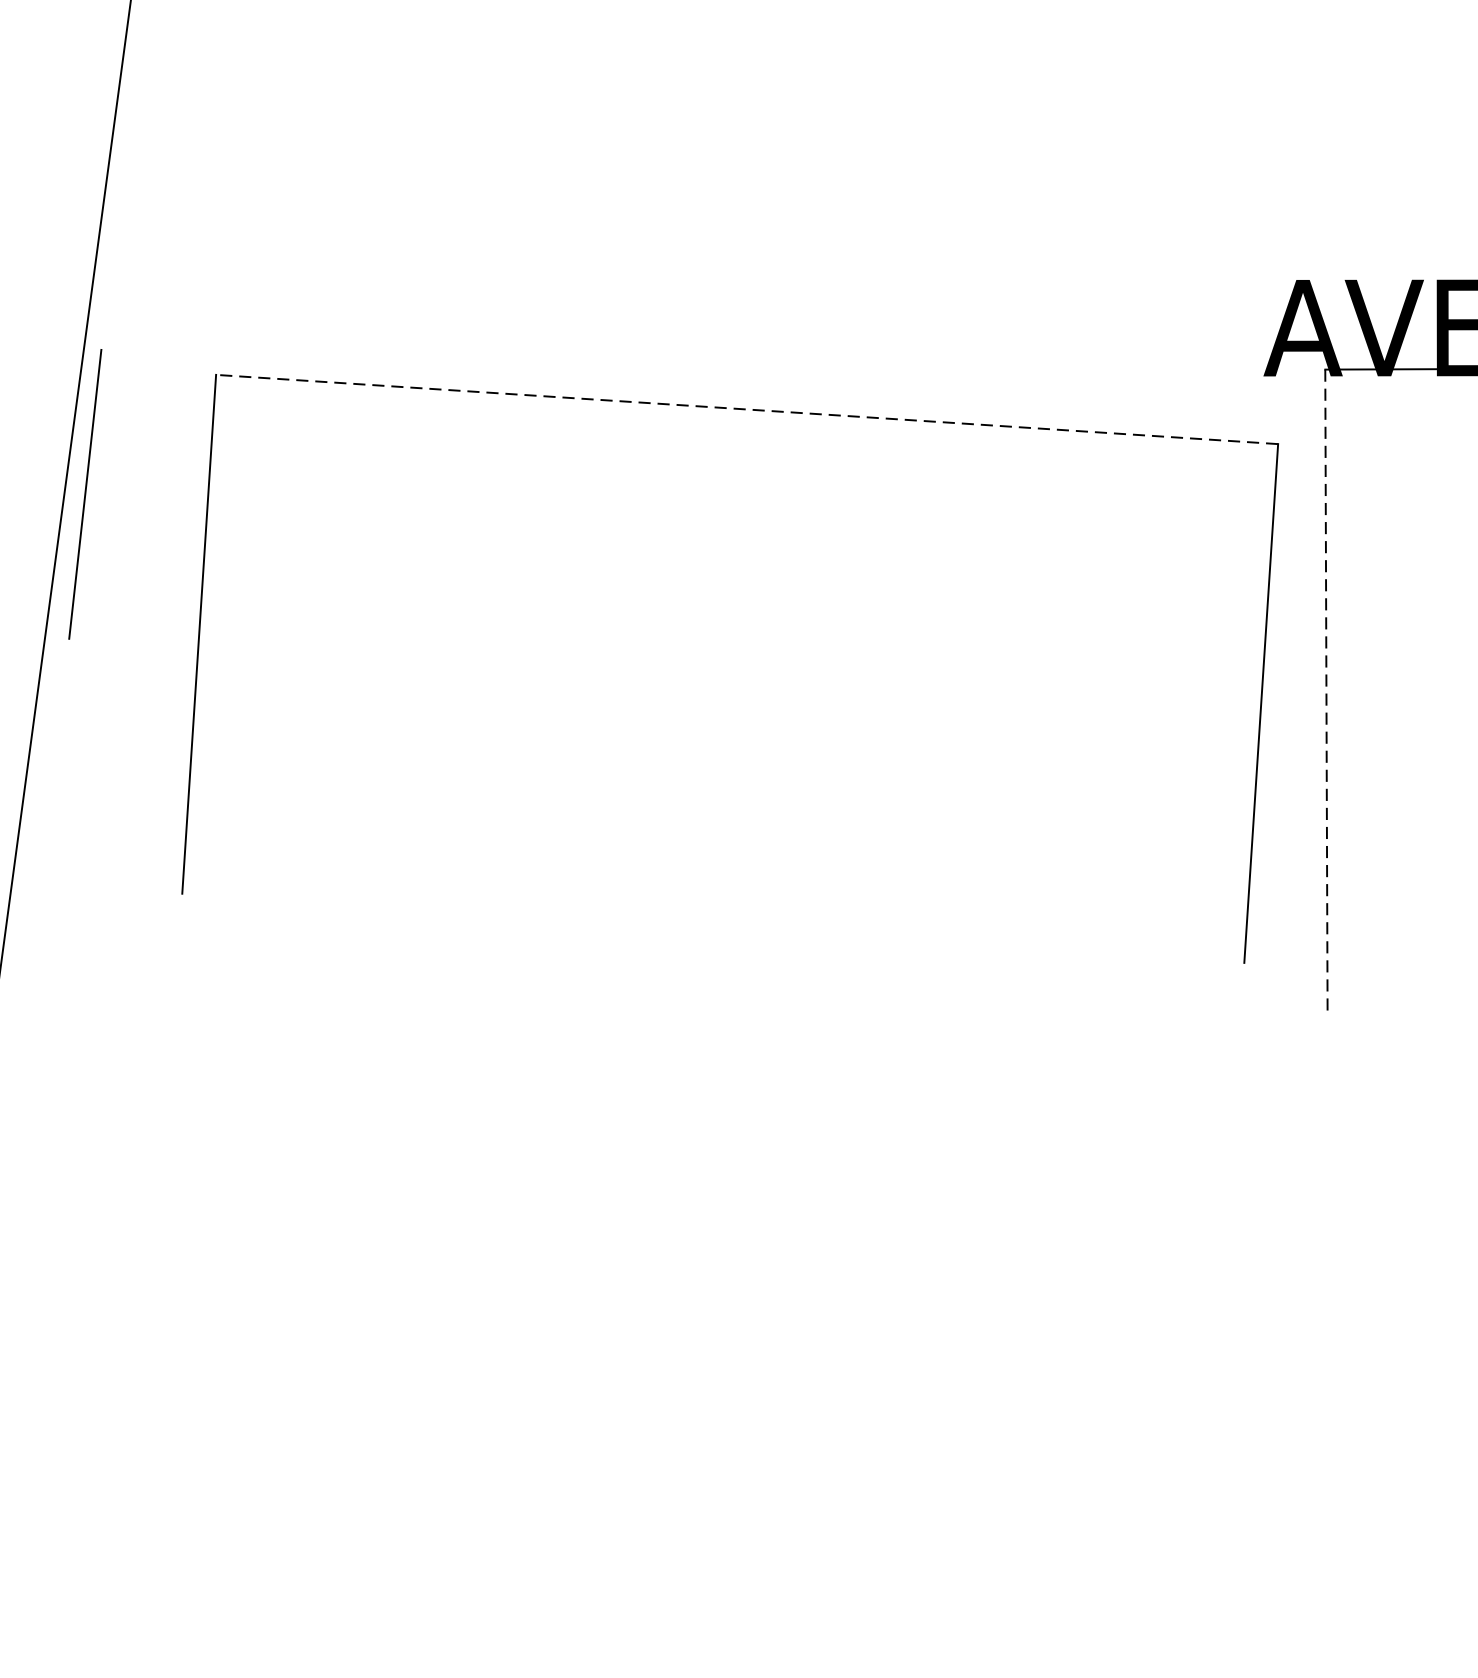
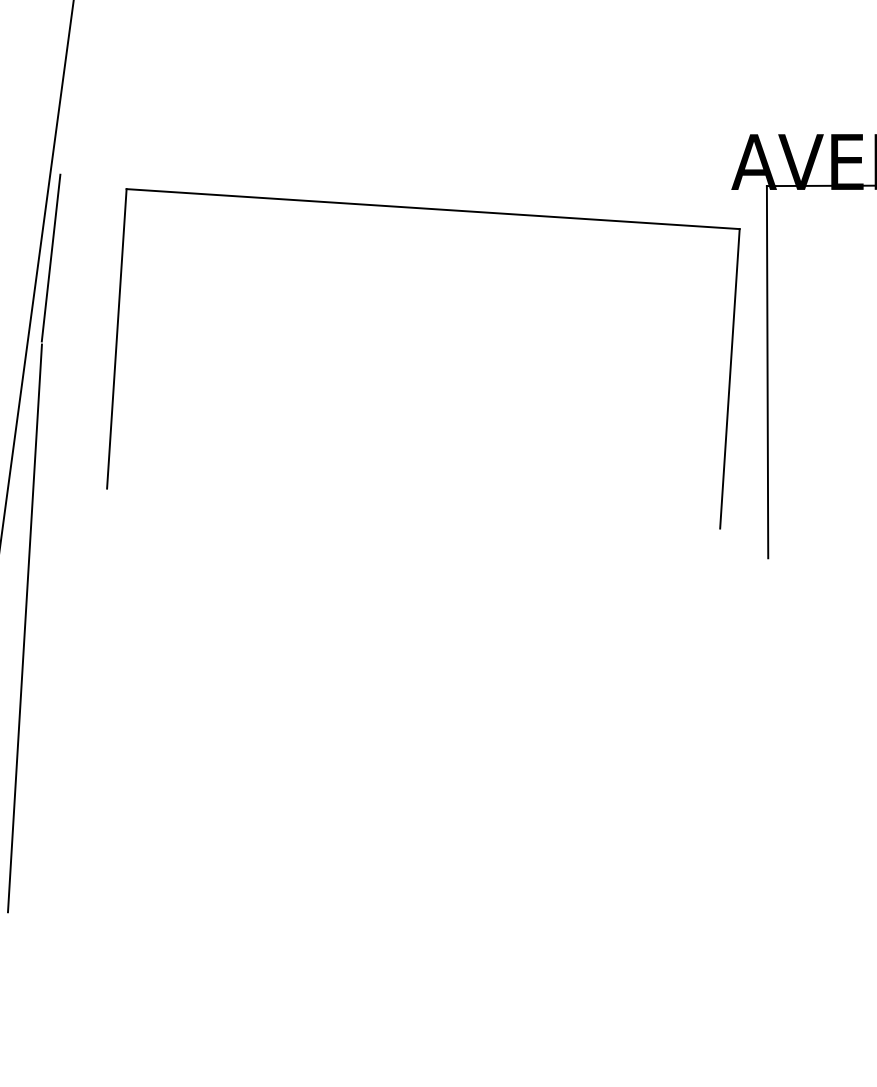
line: (745, 410) -> (432, 209), dashed -> solid
line: (1326, 692) -> (767, 372), dashed -> solid
line: (39, 1136) -> (24, 628), added

